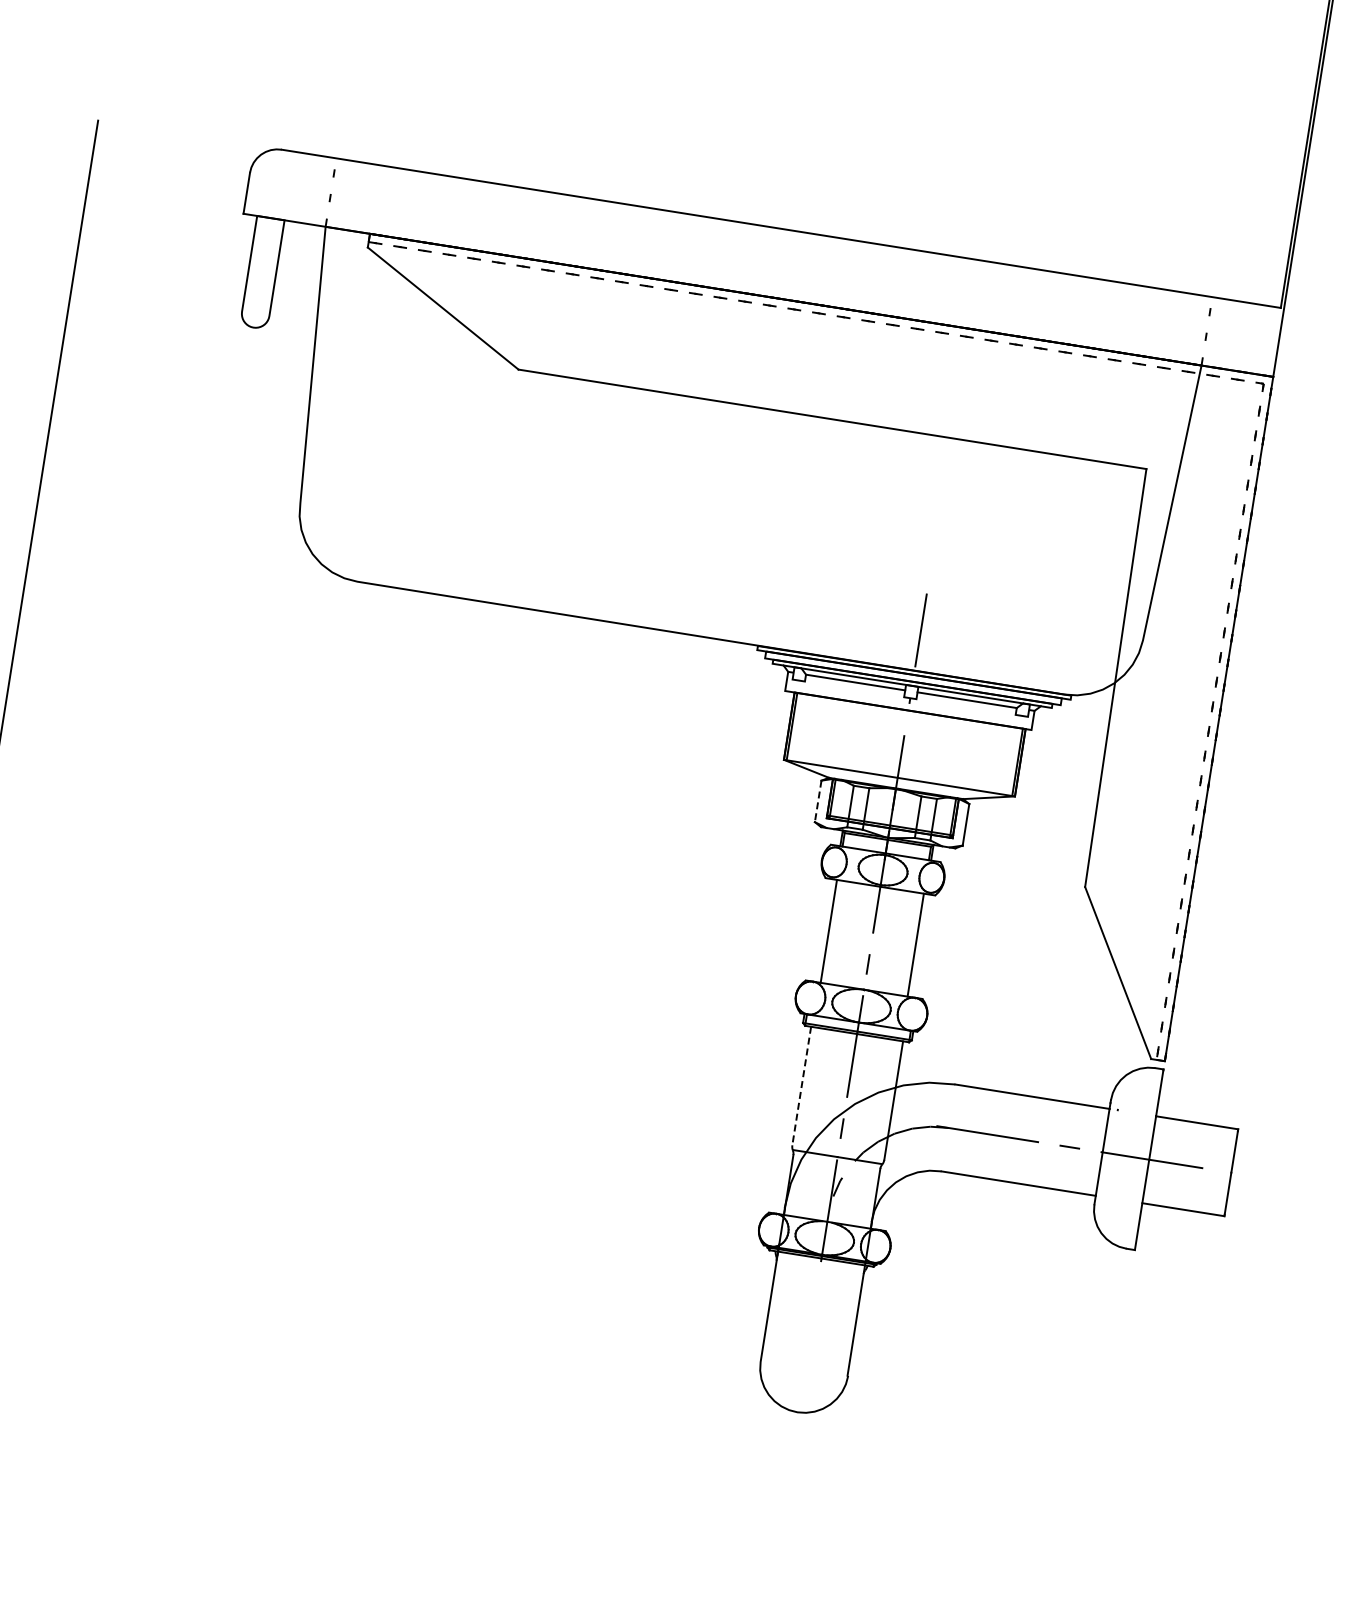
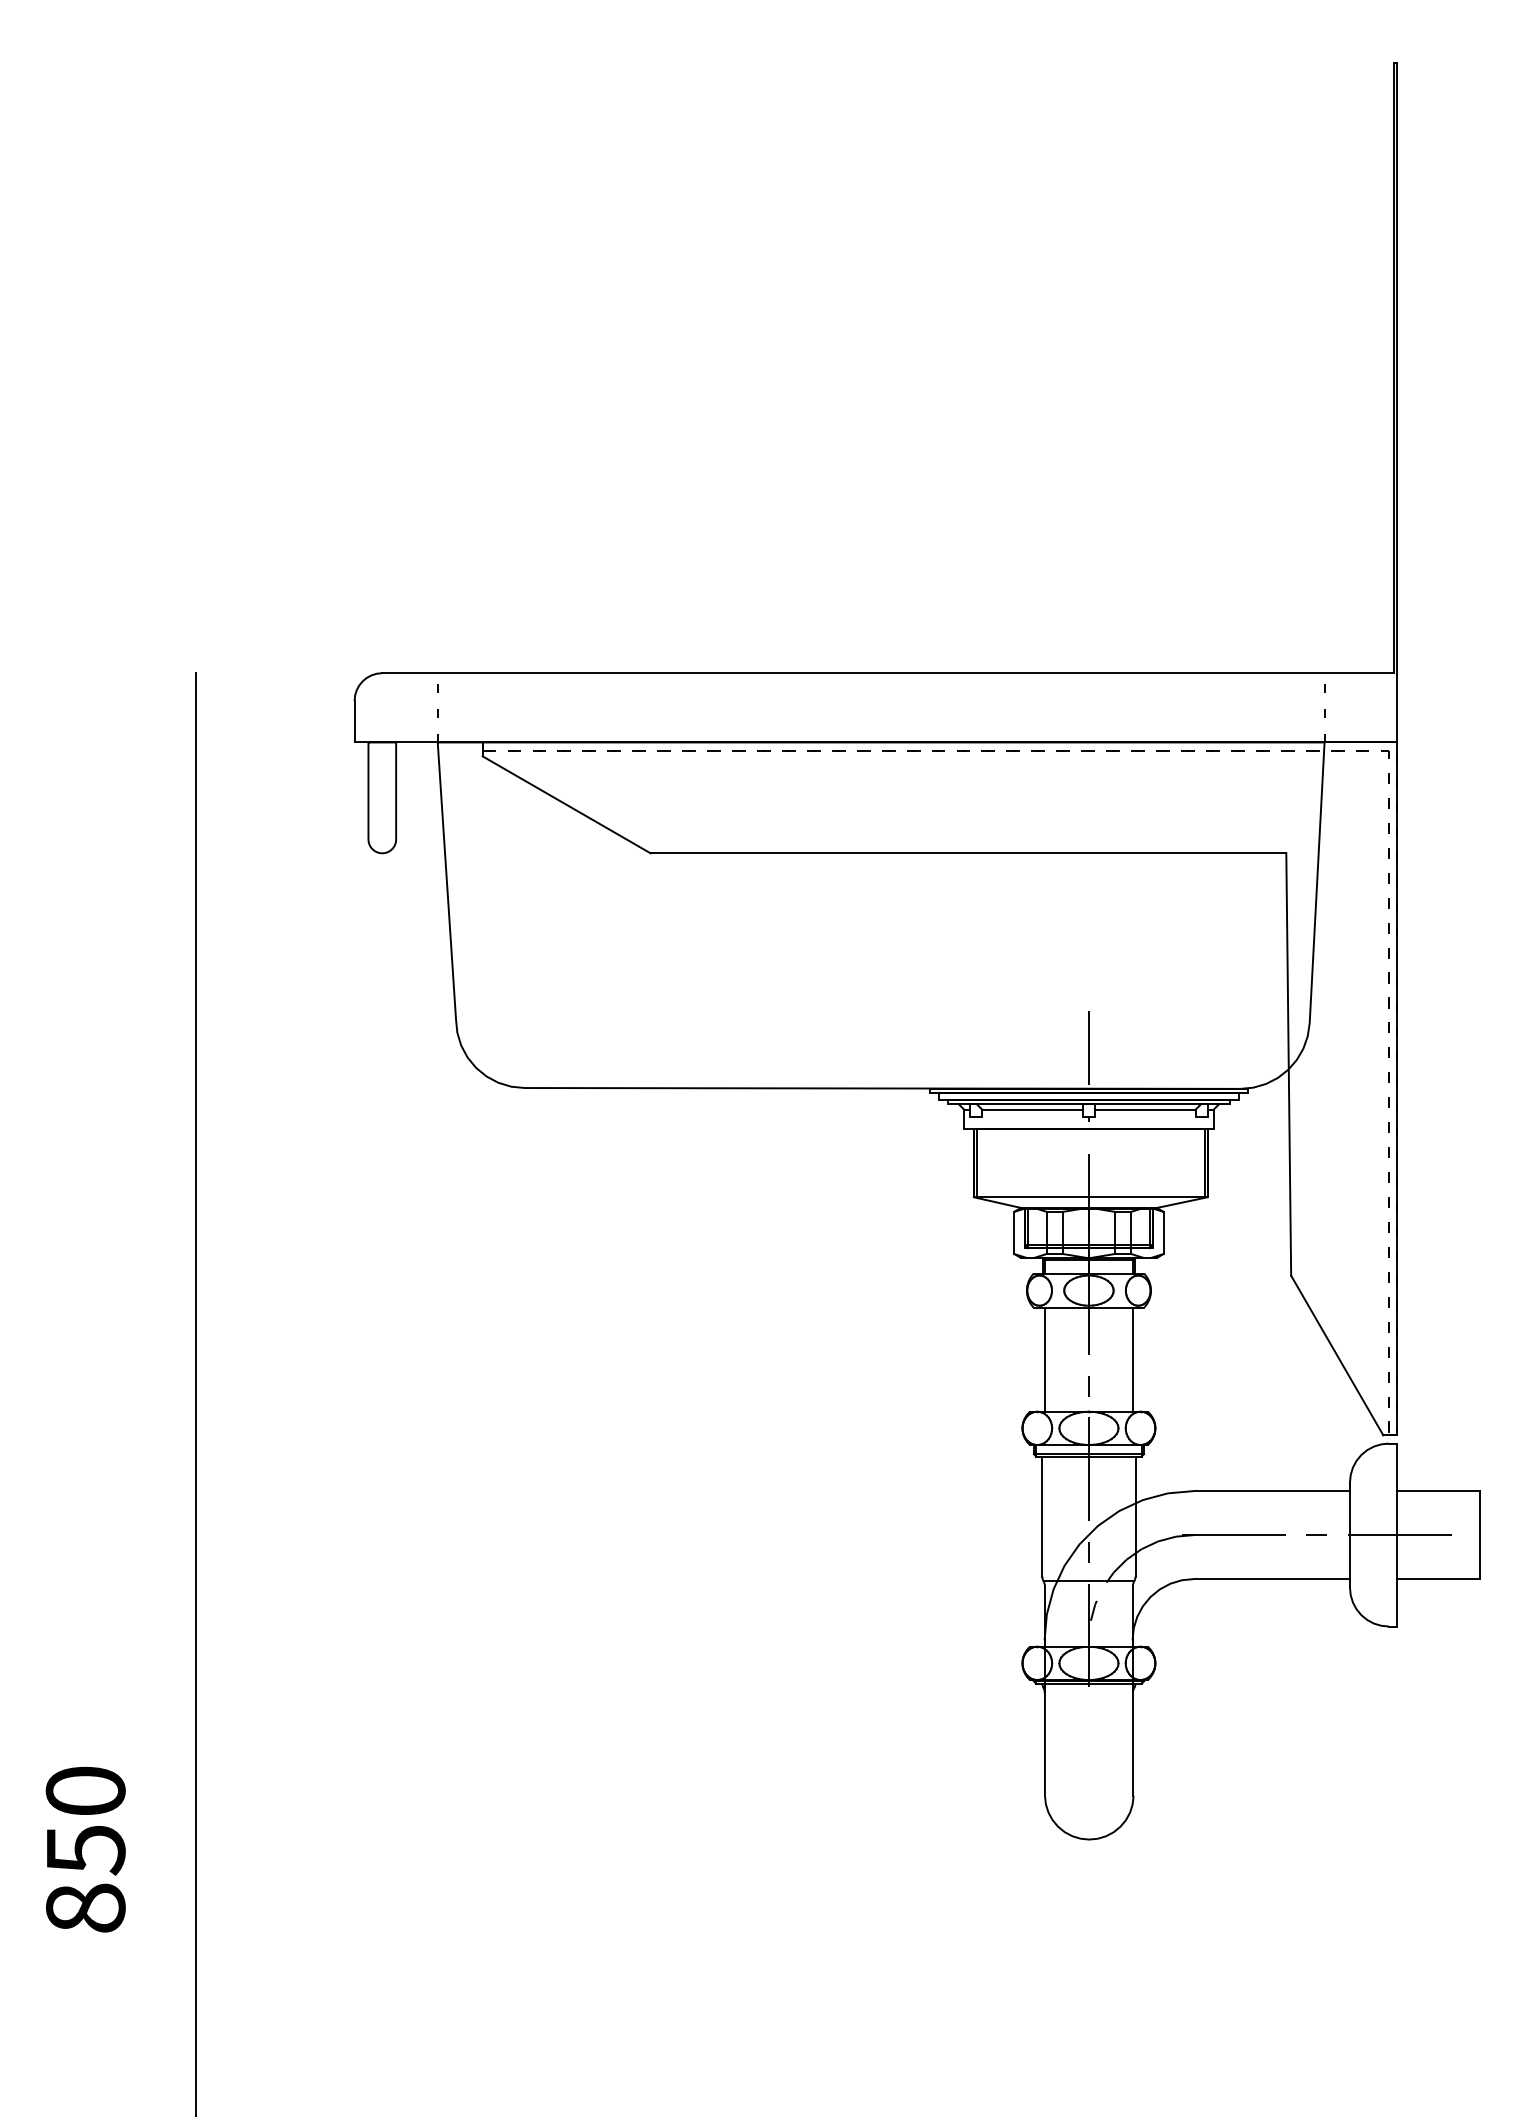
line: (818, 802) -> (1014, 1233), dashed -> solid
line: (801, 1085) -> (1042, 1516), dashed -> solid

